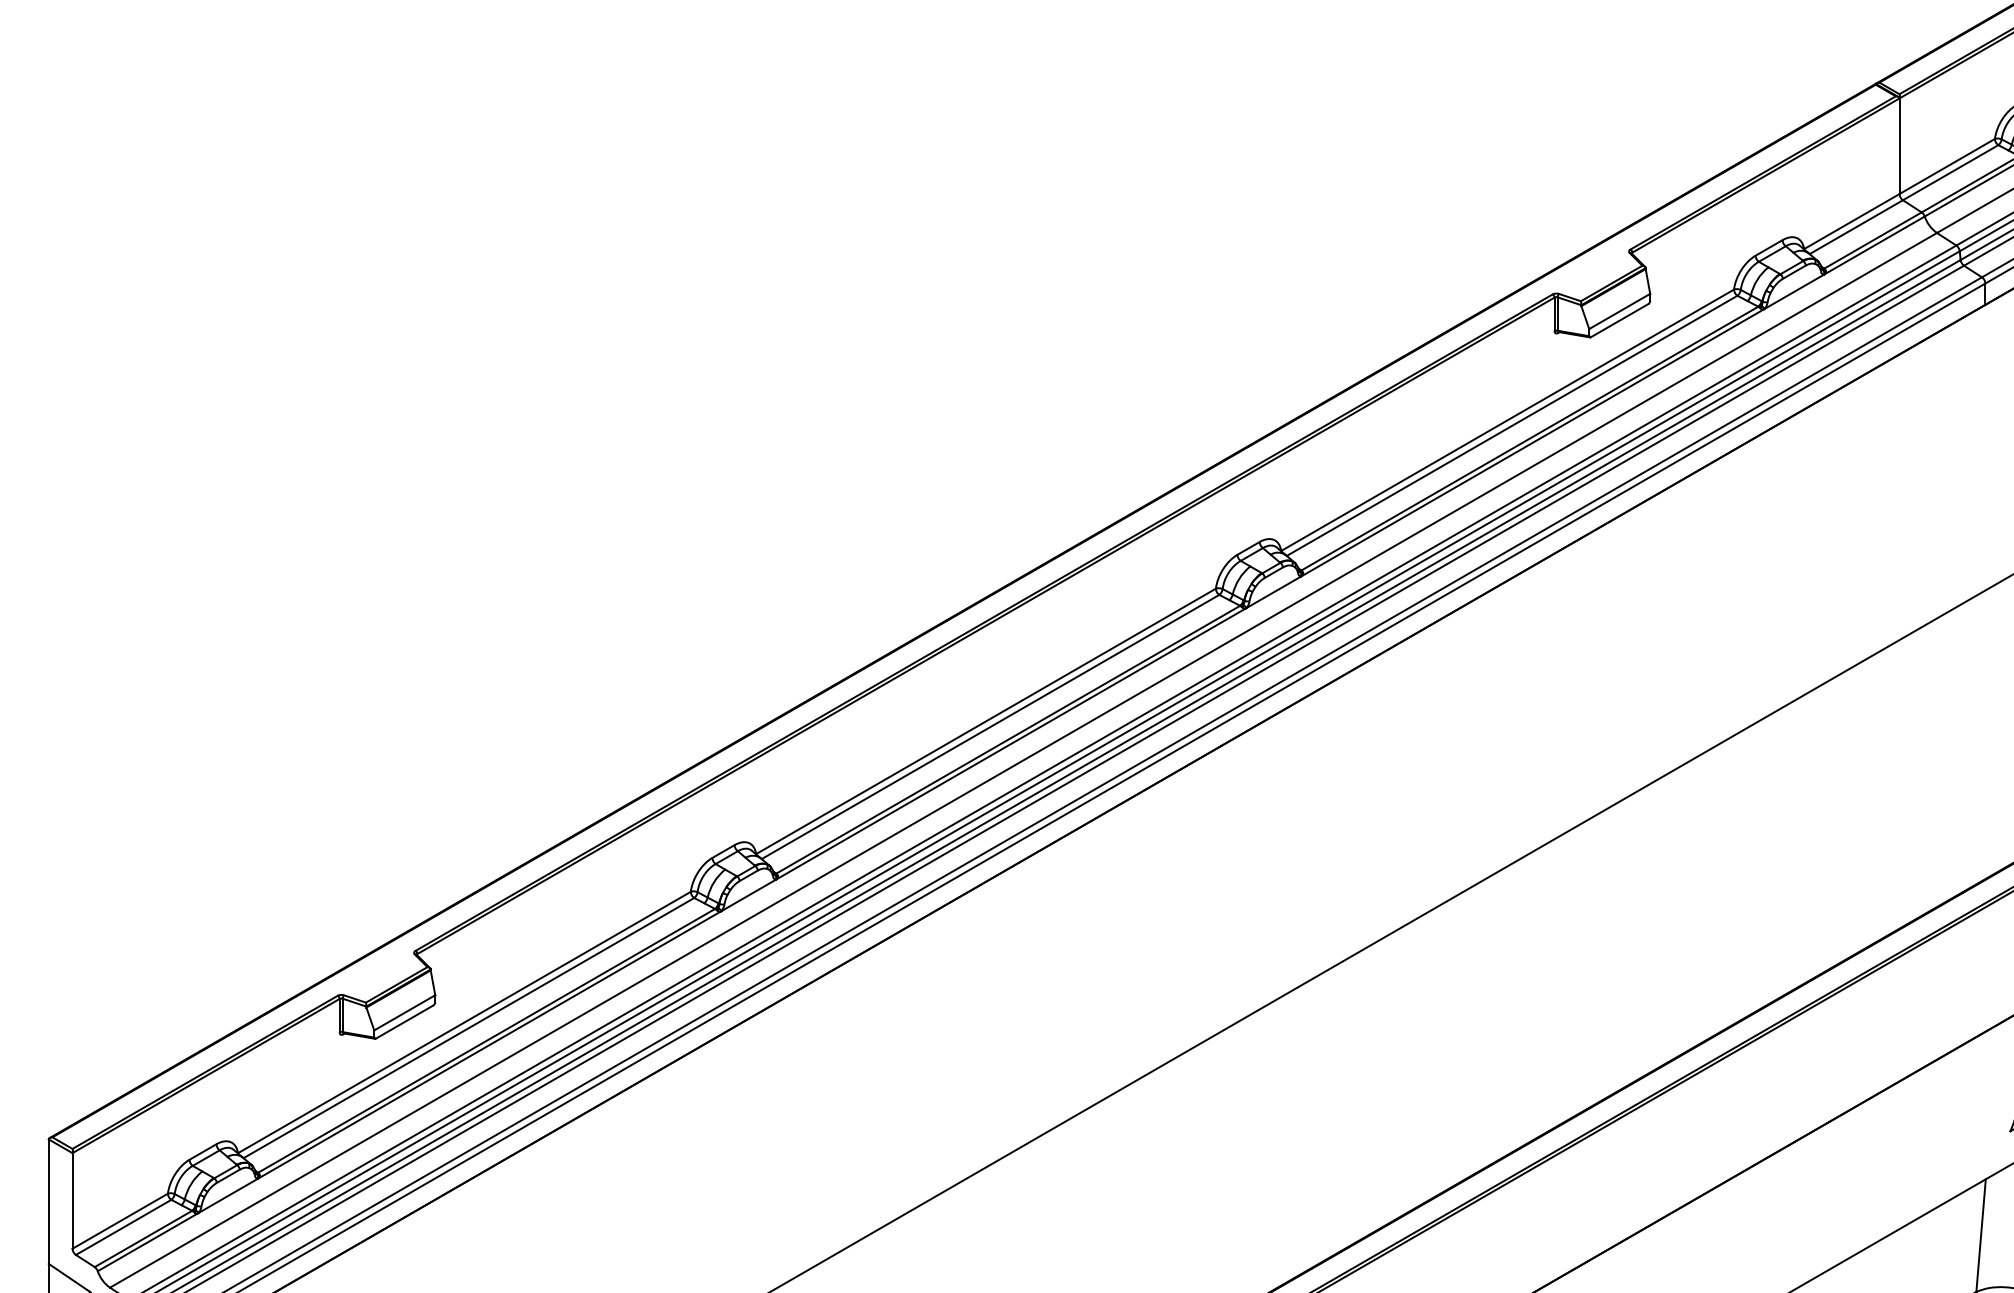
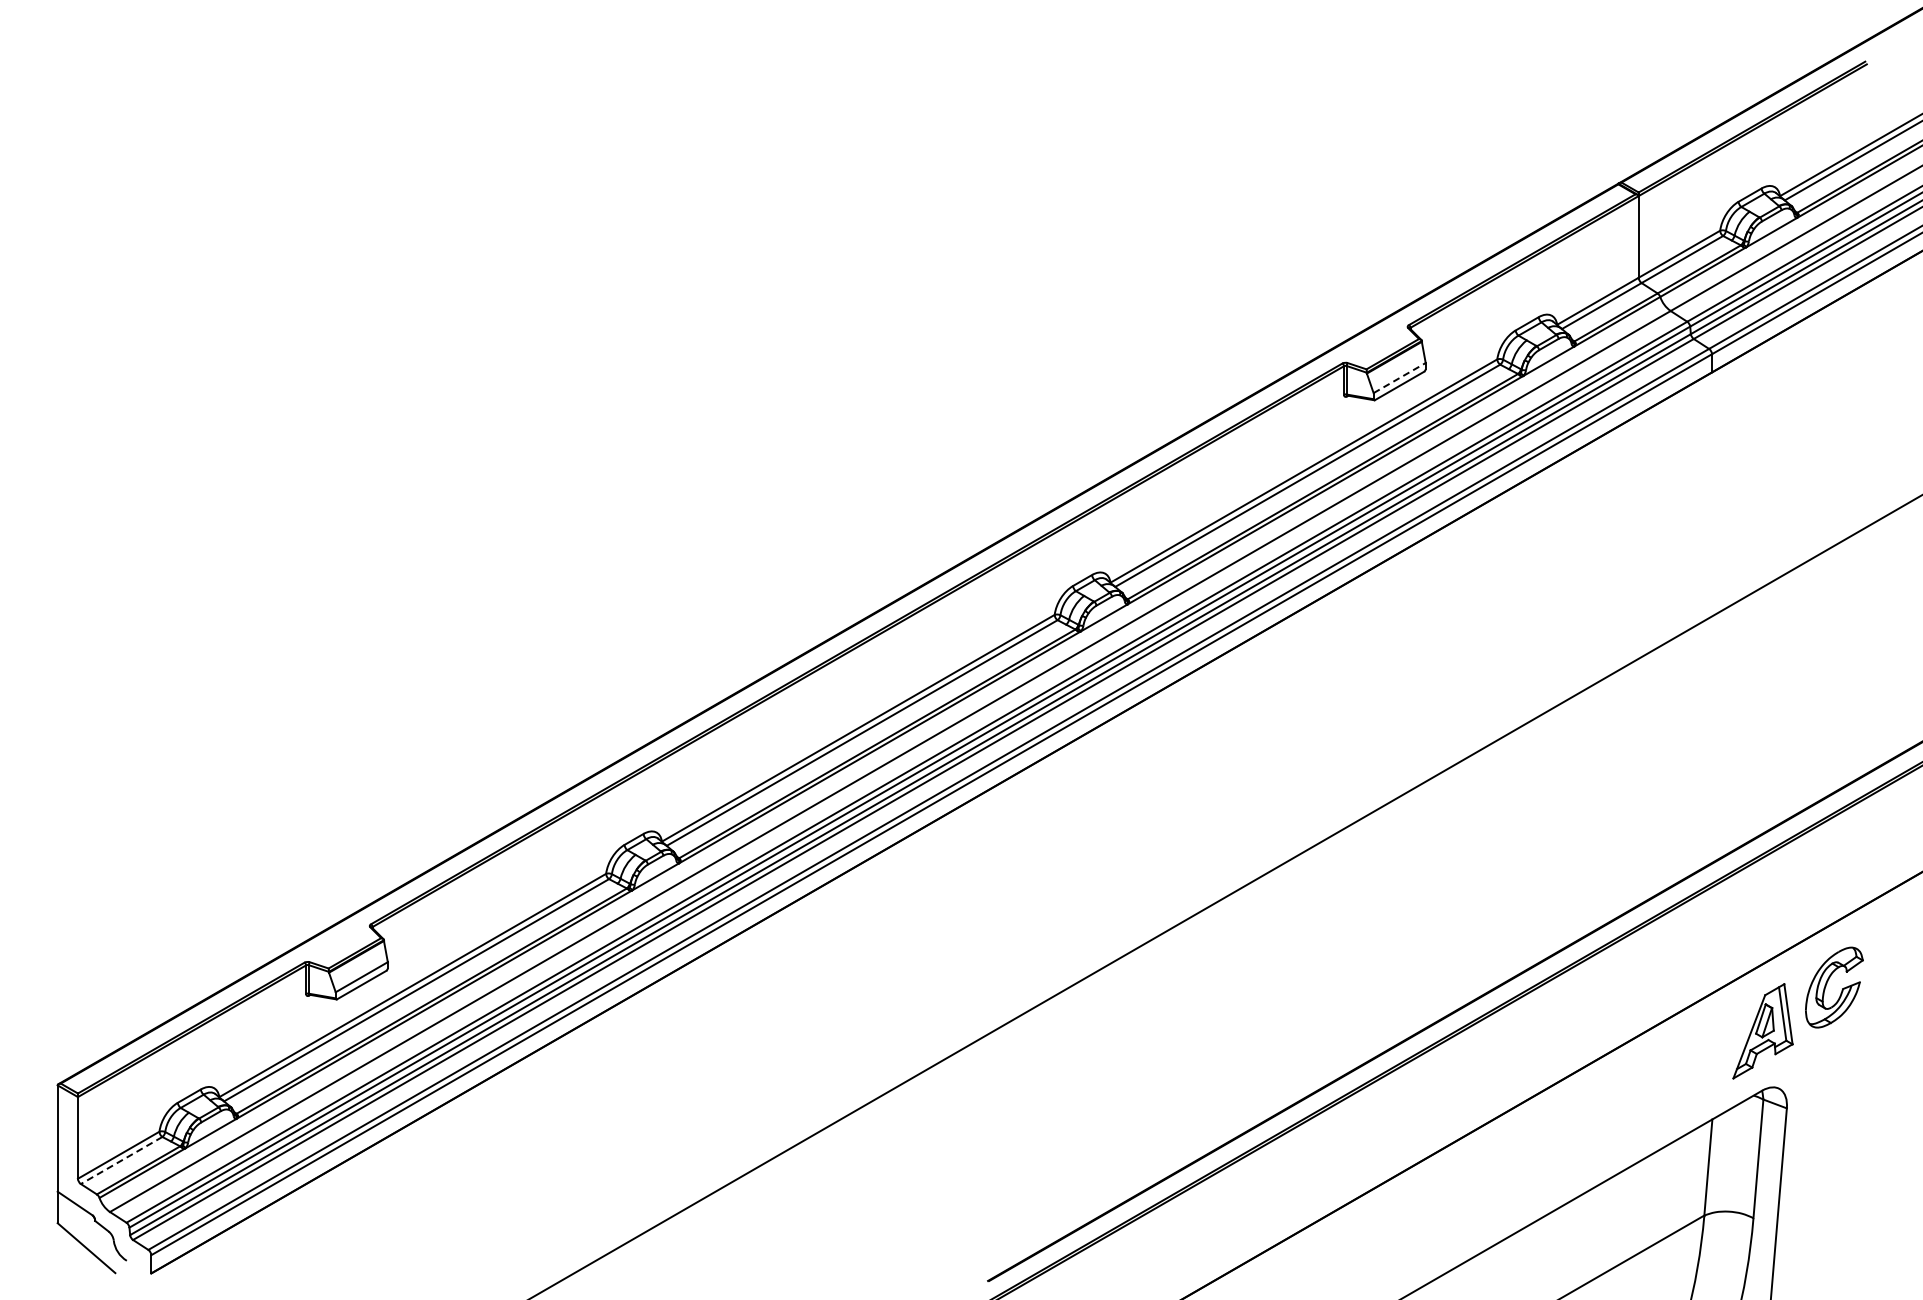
line: (1620, 310) -> (1400, 377), solid -> dashed
line: (123, 1227) -> (121, 1160), solid -> dashed

